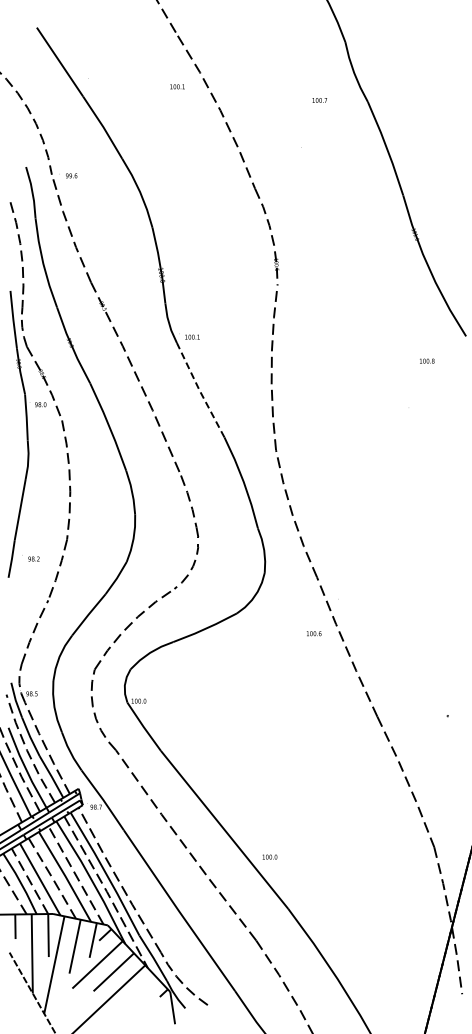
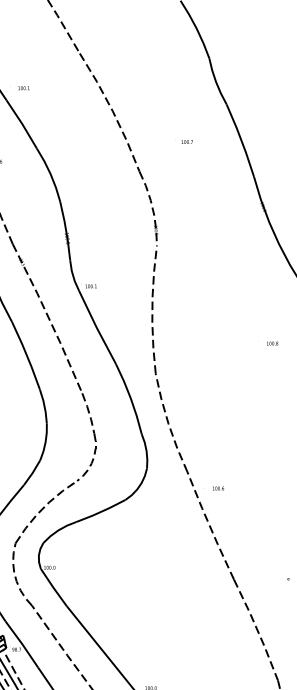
text: (177, 86) -> (23, 88), moved
text: (319, 100) -> (187, 142), moved
text: (427, 360) -> (272, 343), moved
line: (199, 390) -> (96, 327), dashed -> solid
text: (314, 633) -> (218, 488), moved

